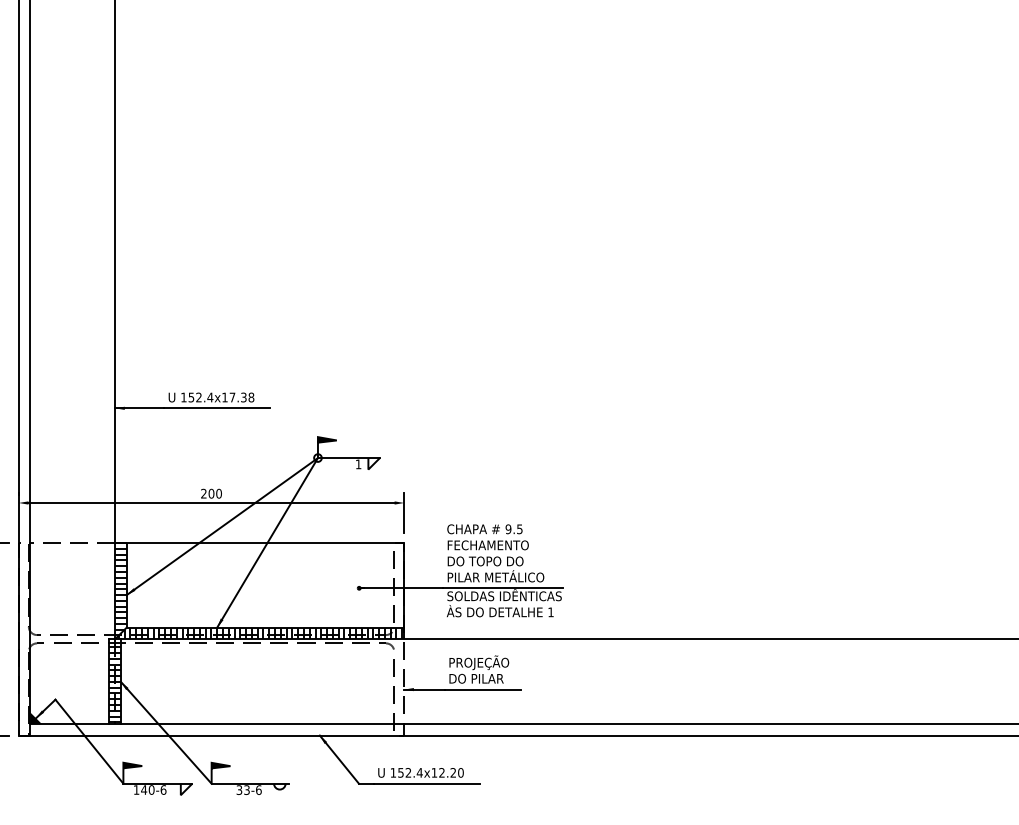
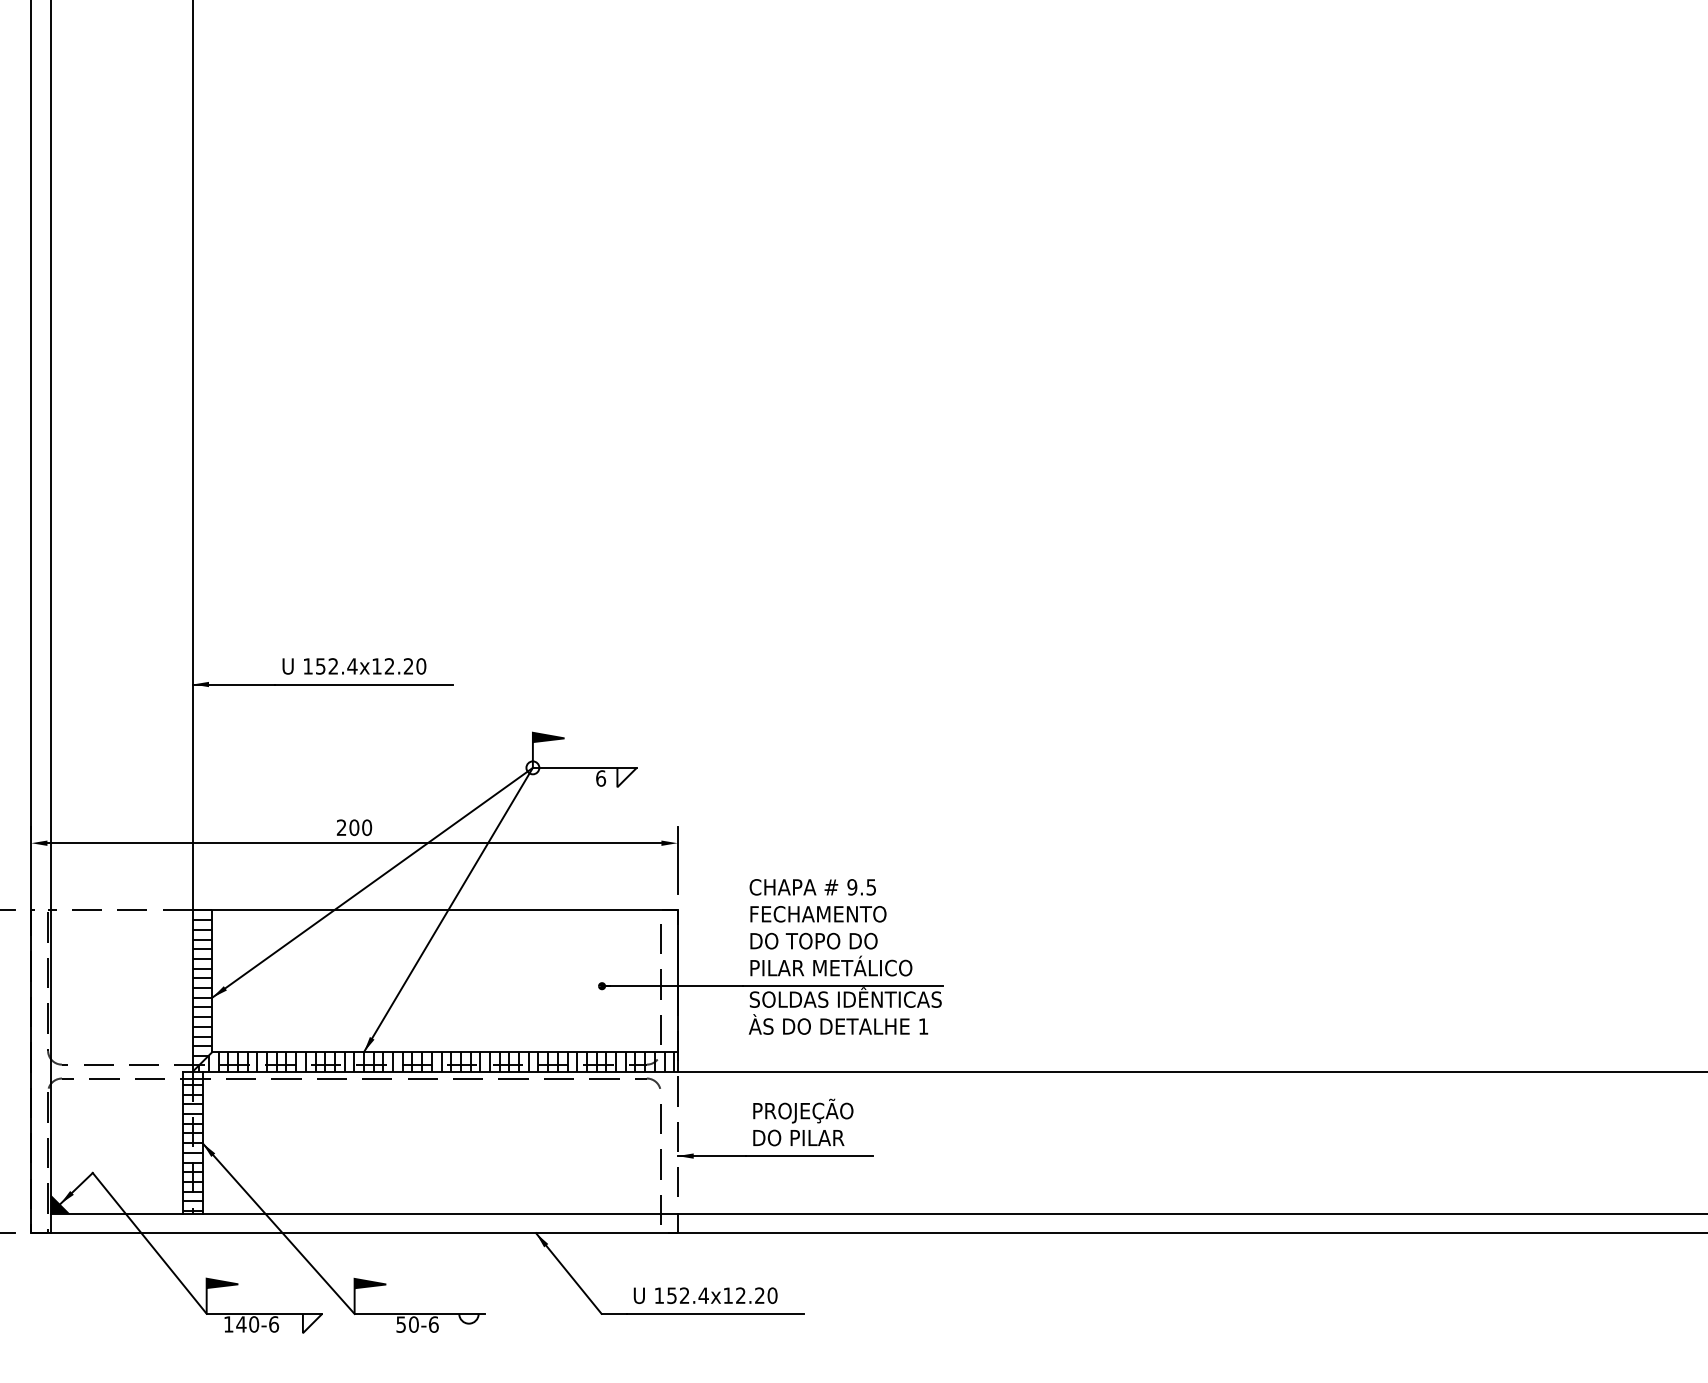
text: (241, 397) -> (404, 666), 152.4x17.38 -> 152.4x12.20
text: (358, 464) -> (600, 778), 1 -> 6
text: (243, 789) -> (408, 1323), 33-6 -> 50-6

